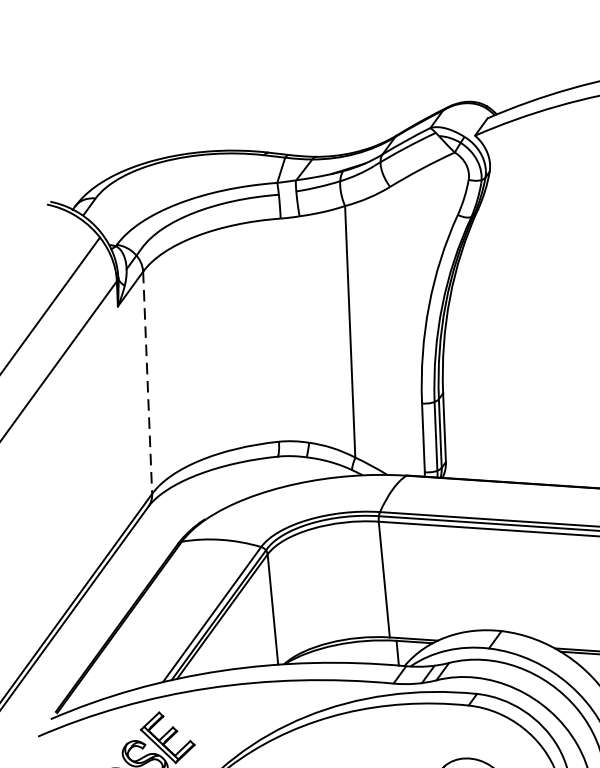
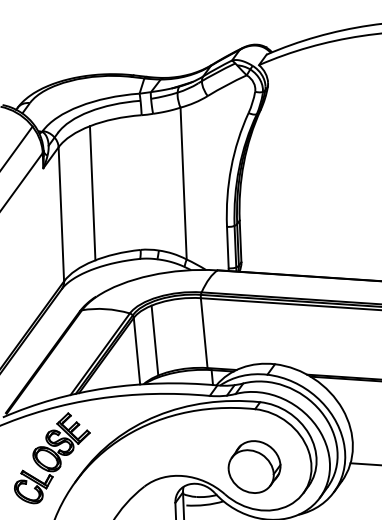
line: (199, 348) -> (92, 193), added
line: (147, 383) -> (61, 214), dashed -> solid
line: (301, 591) -> (154, 340), added

